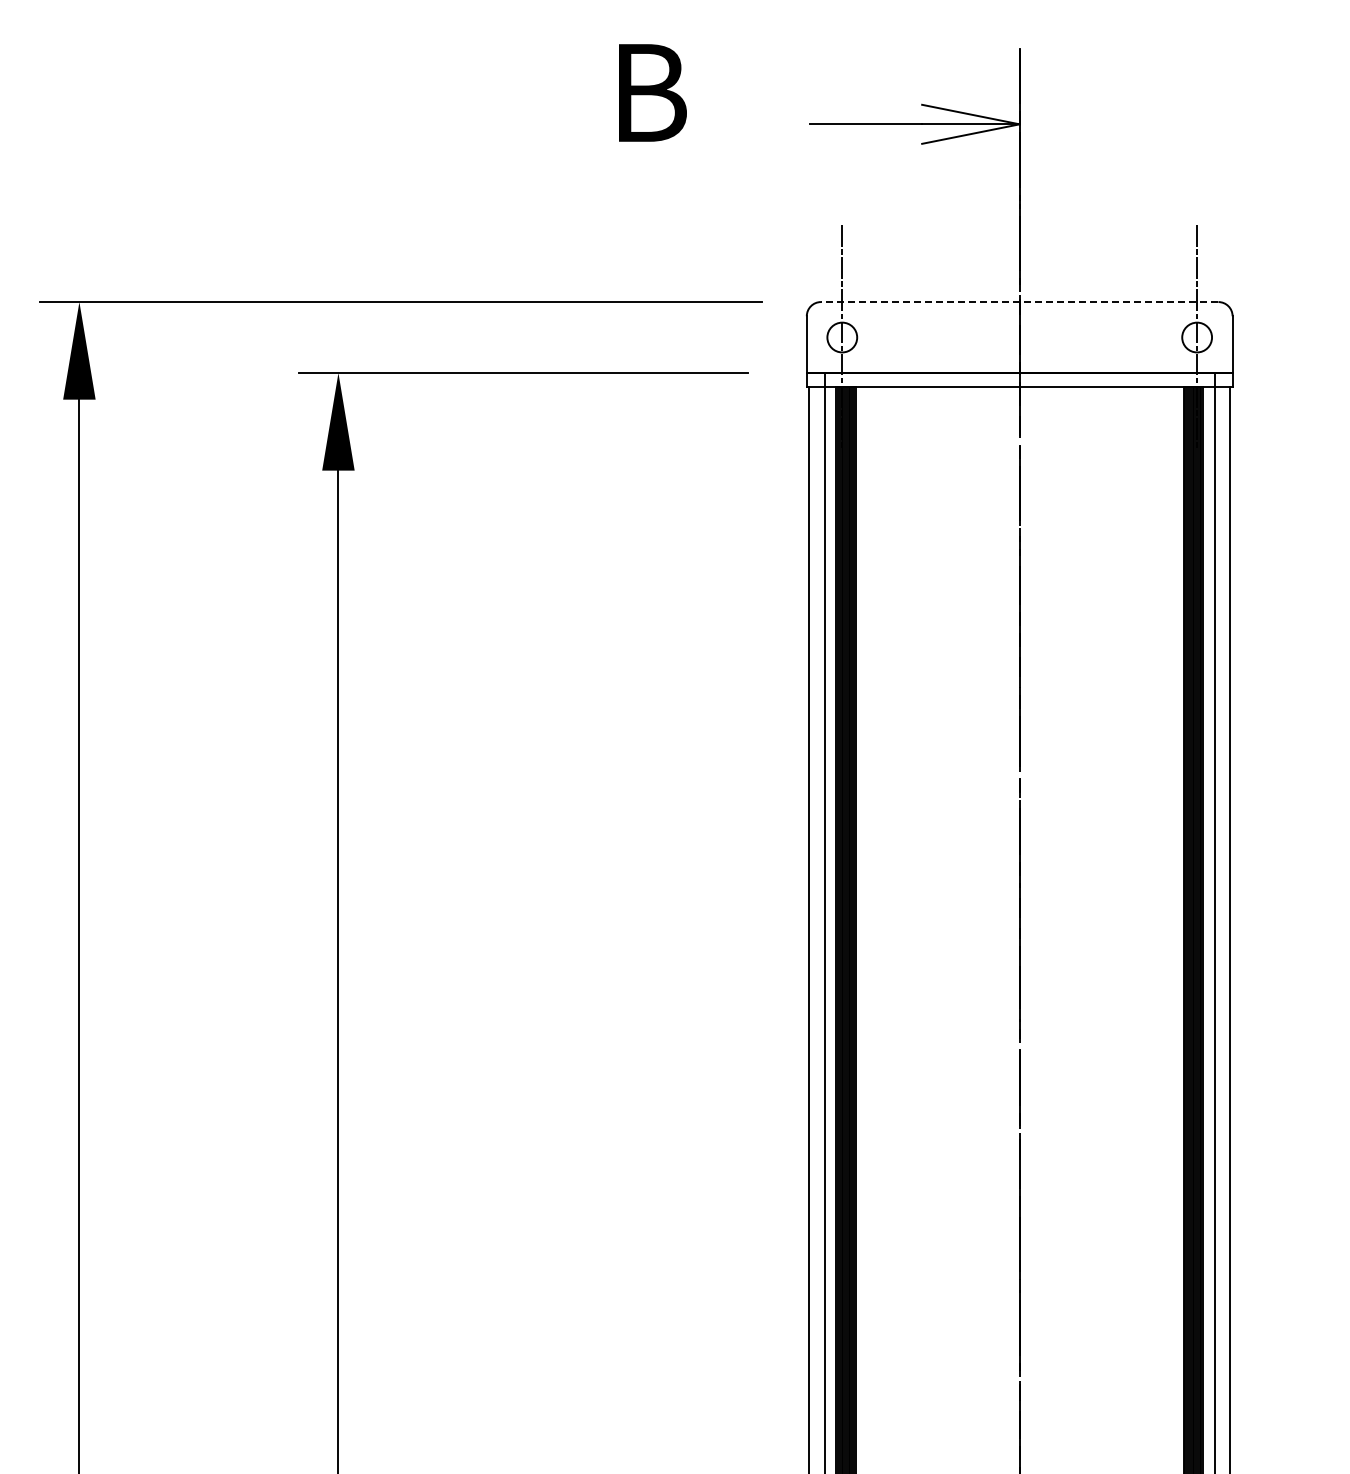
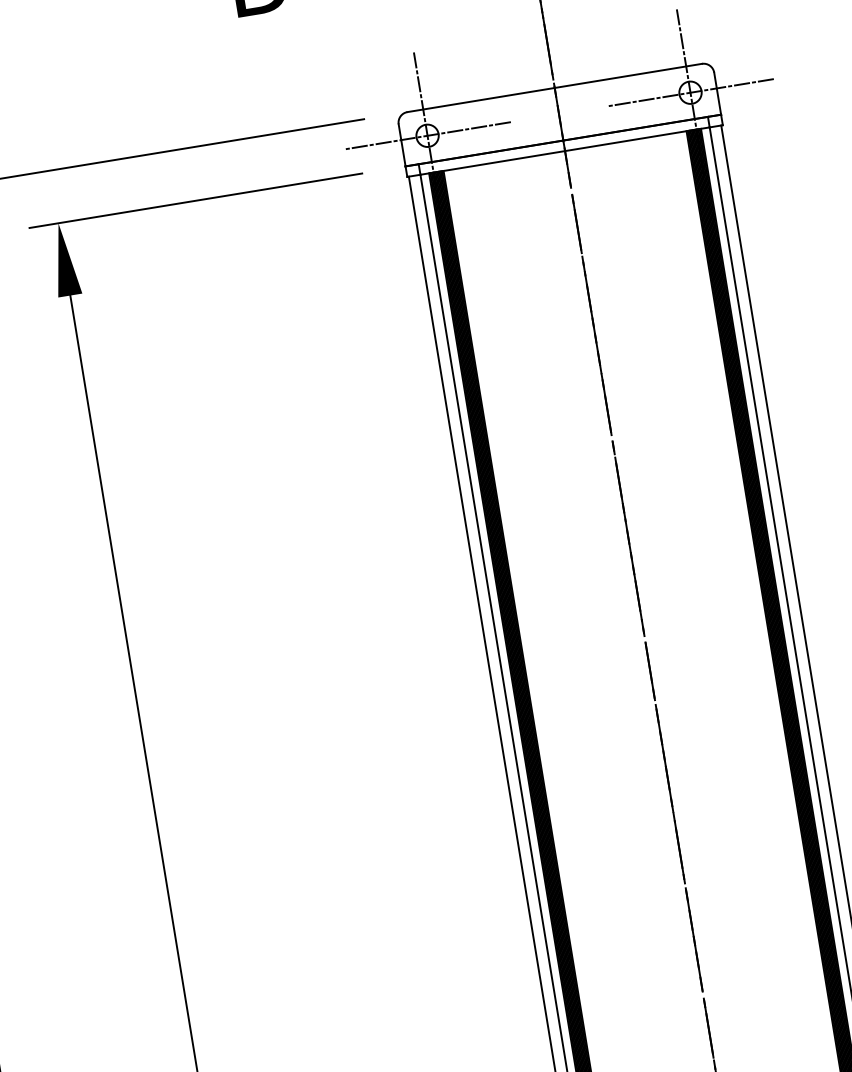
line: (1019, 302) -> (554, 88), dashed -> solid
line: (841, 337) -> (426, 135), added
line: (1196, 337) -> (690, 92), added

